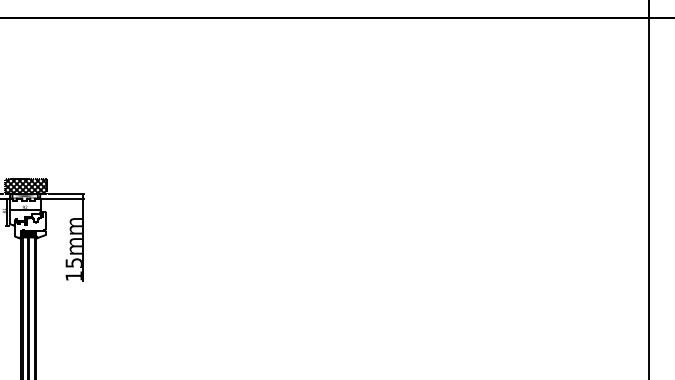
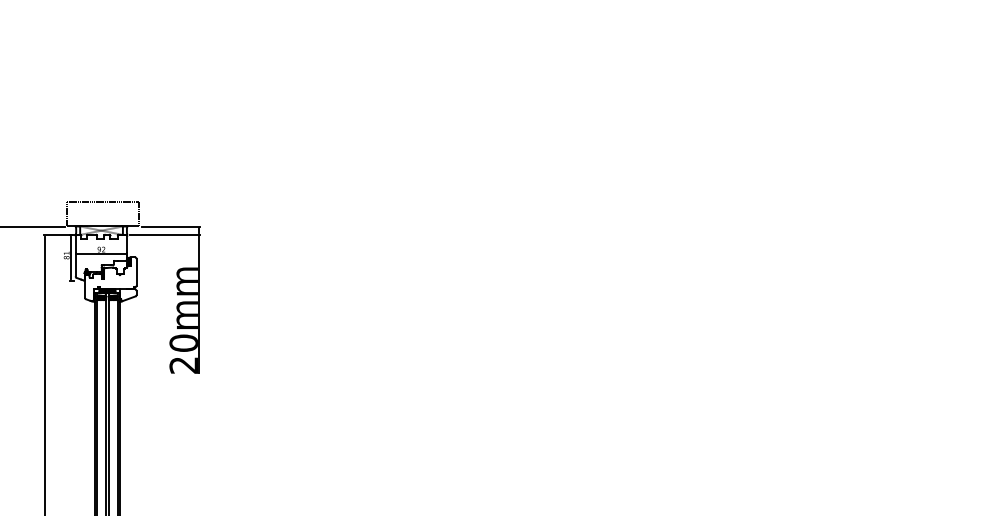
hatch: (25, 186) -> (102, 214), removed
text: (73, 269) -> (182, 354), 15mm -> 20mm

